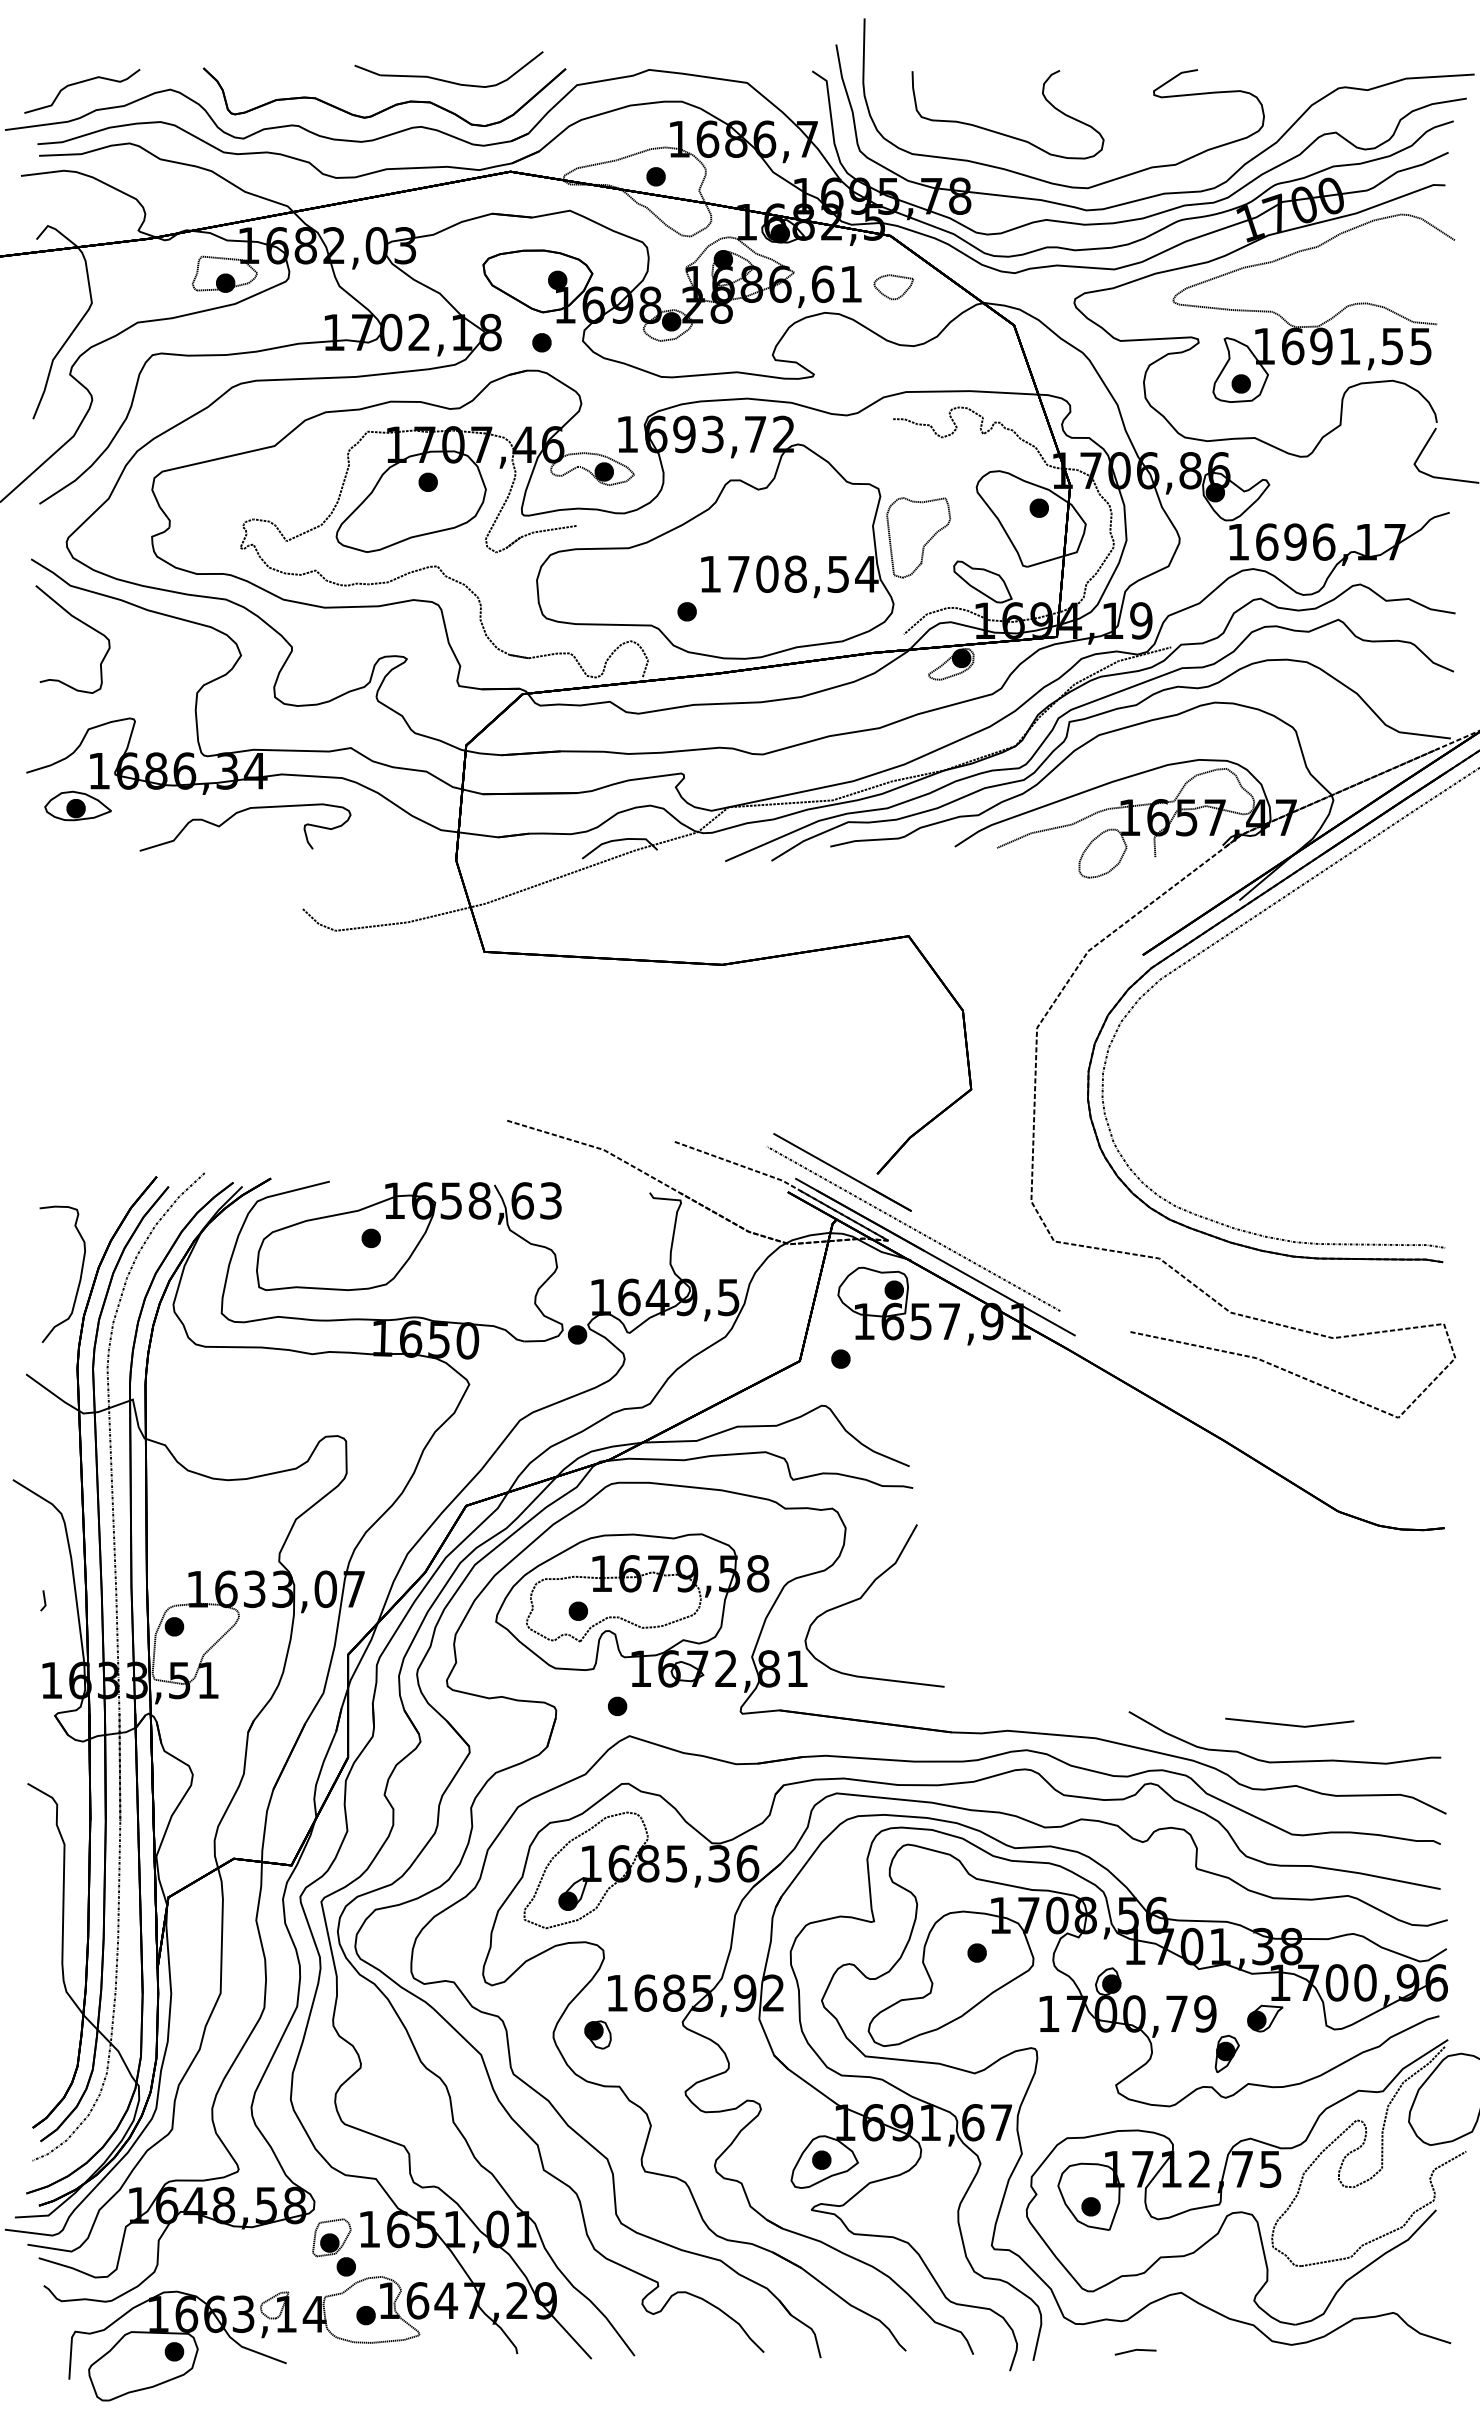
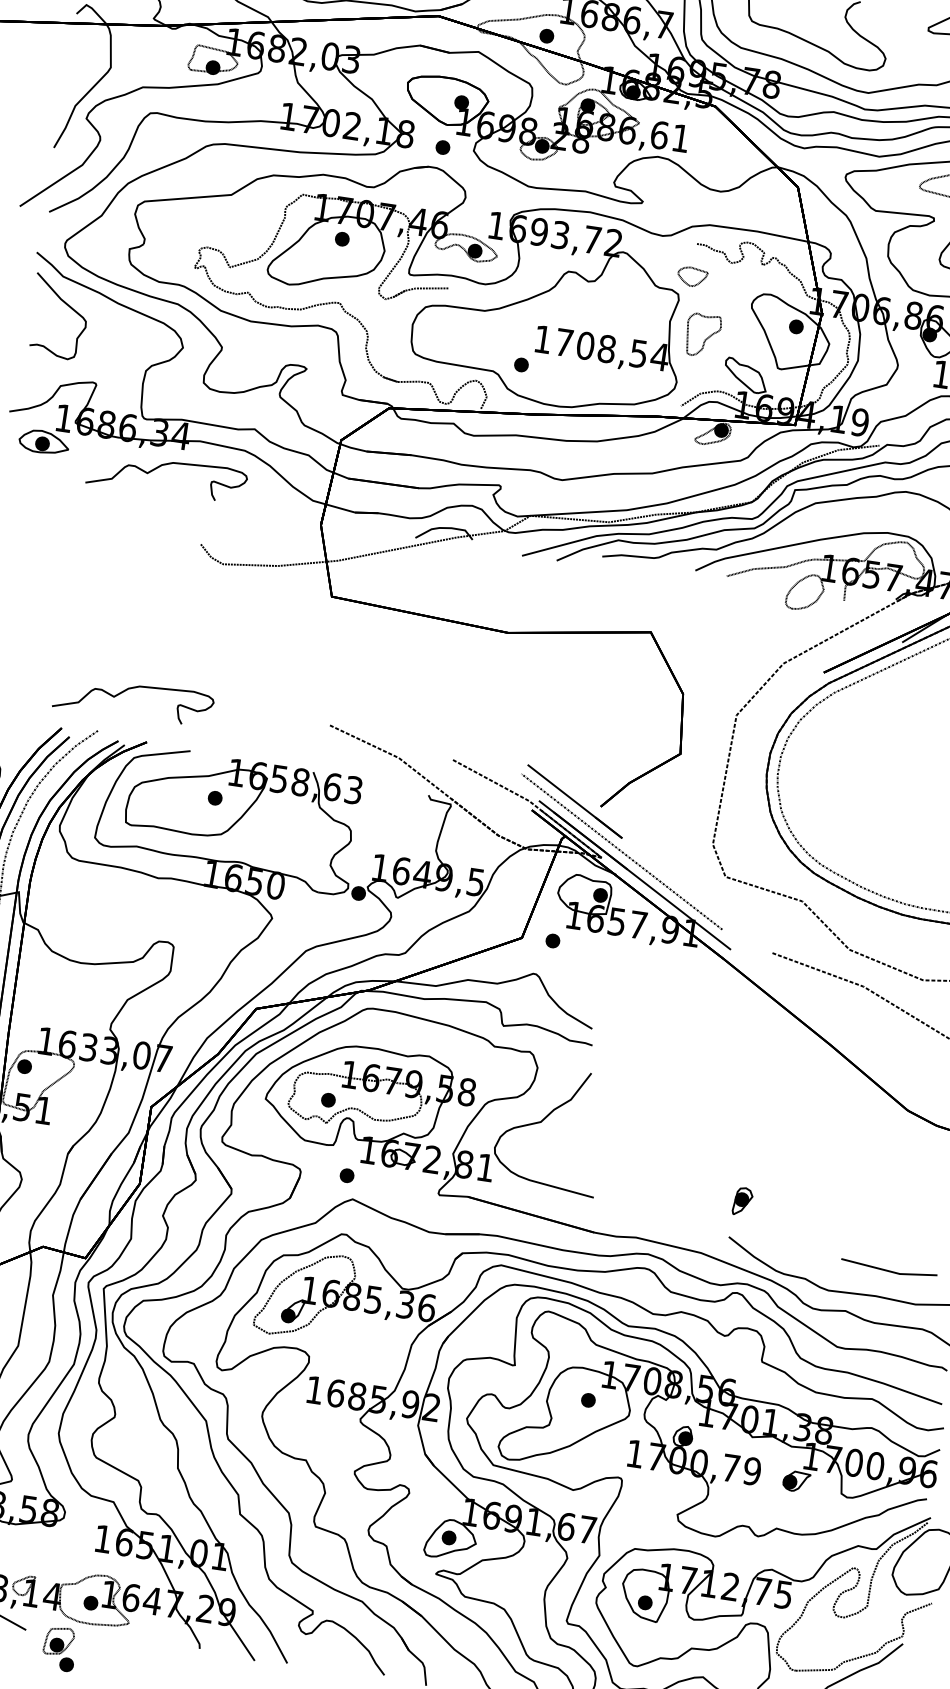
part: (893, 287) -> (692, 277), moved
part: (918, 537) -> (702, 335), size x0.7
curve: (241, 1111) -> (132, 688), added
line: (1289, 1724) -> (888, 1270), moved
part: (597, 2034) -> (295, 1418), removed
part: (1226, 2053) -> (742, 1201), moved
part: (333, 2247) -> (59, 1648), moved

